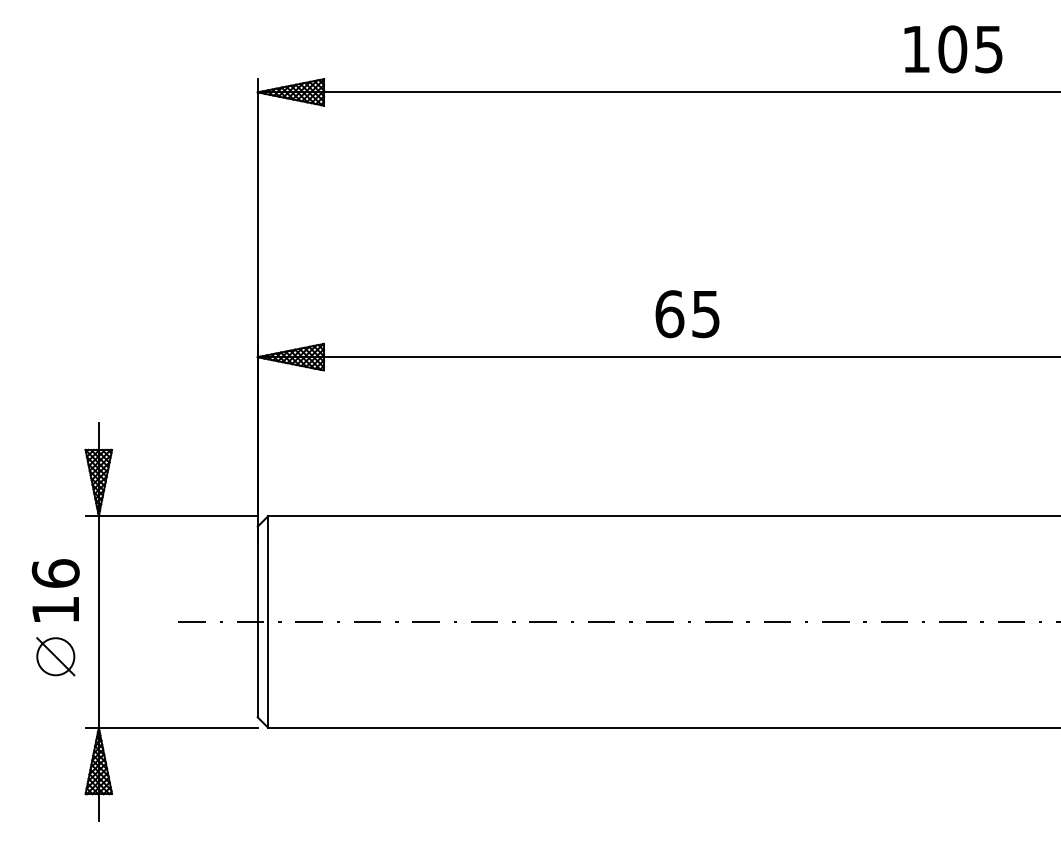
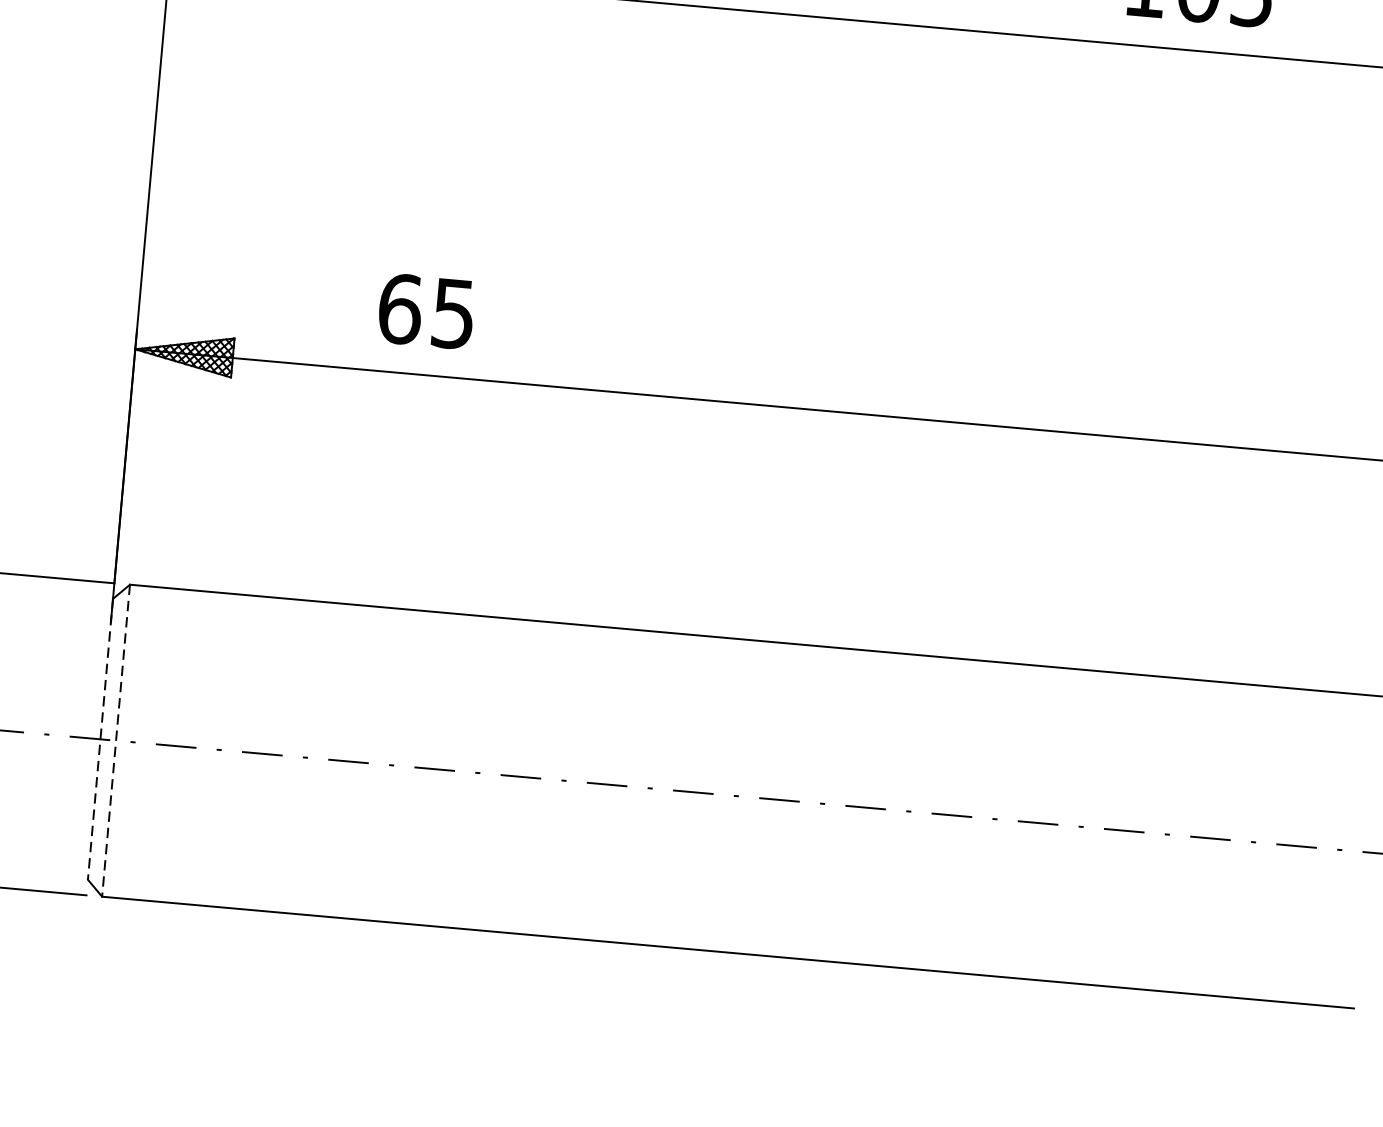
text: (687, 314) -> (426, 311), moved
line: (257, 622) -> (100, 740), solid -> dashed
line: (268, 622) -> (116, 741), solid -> dashed

